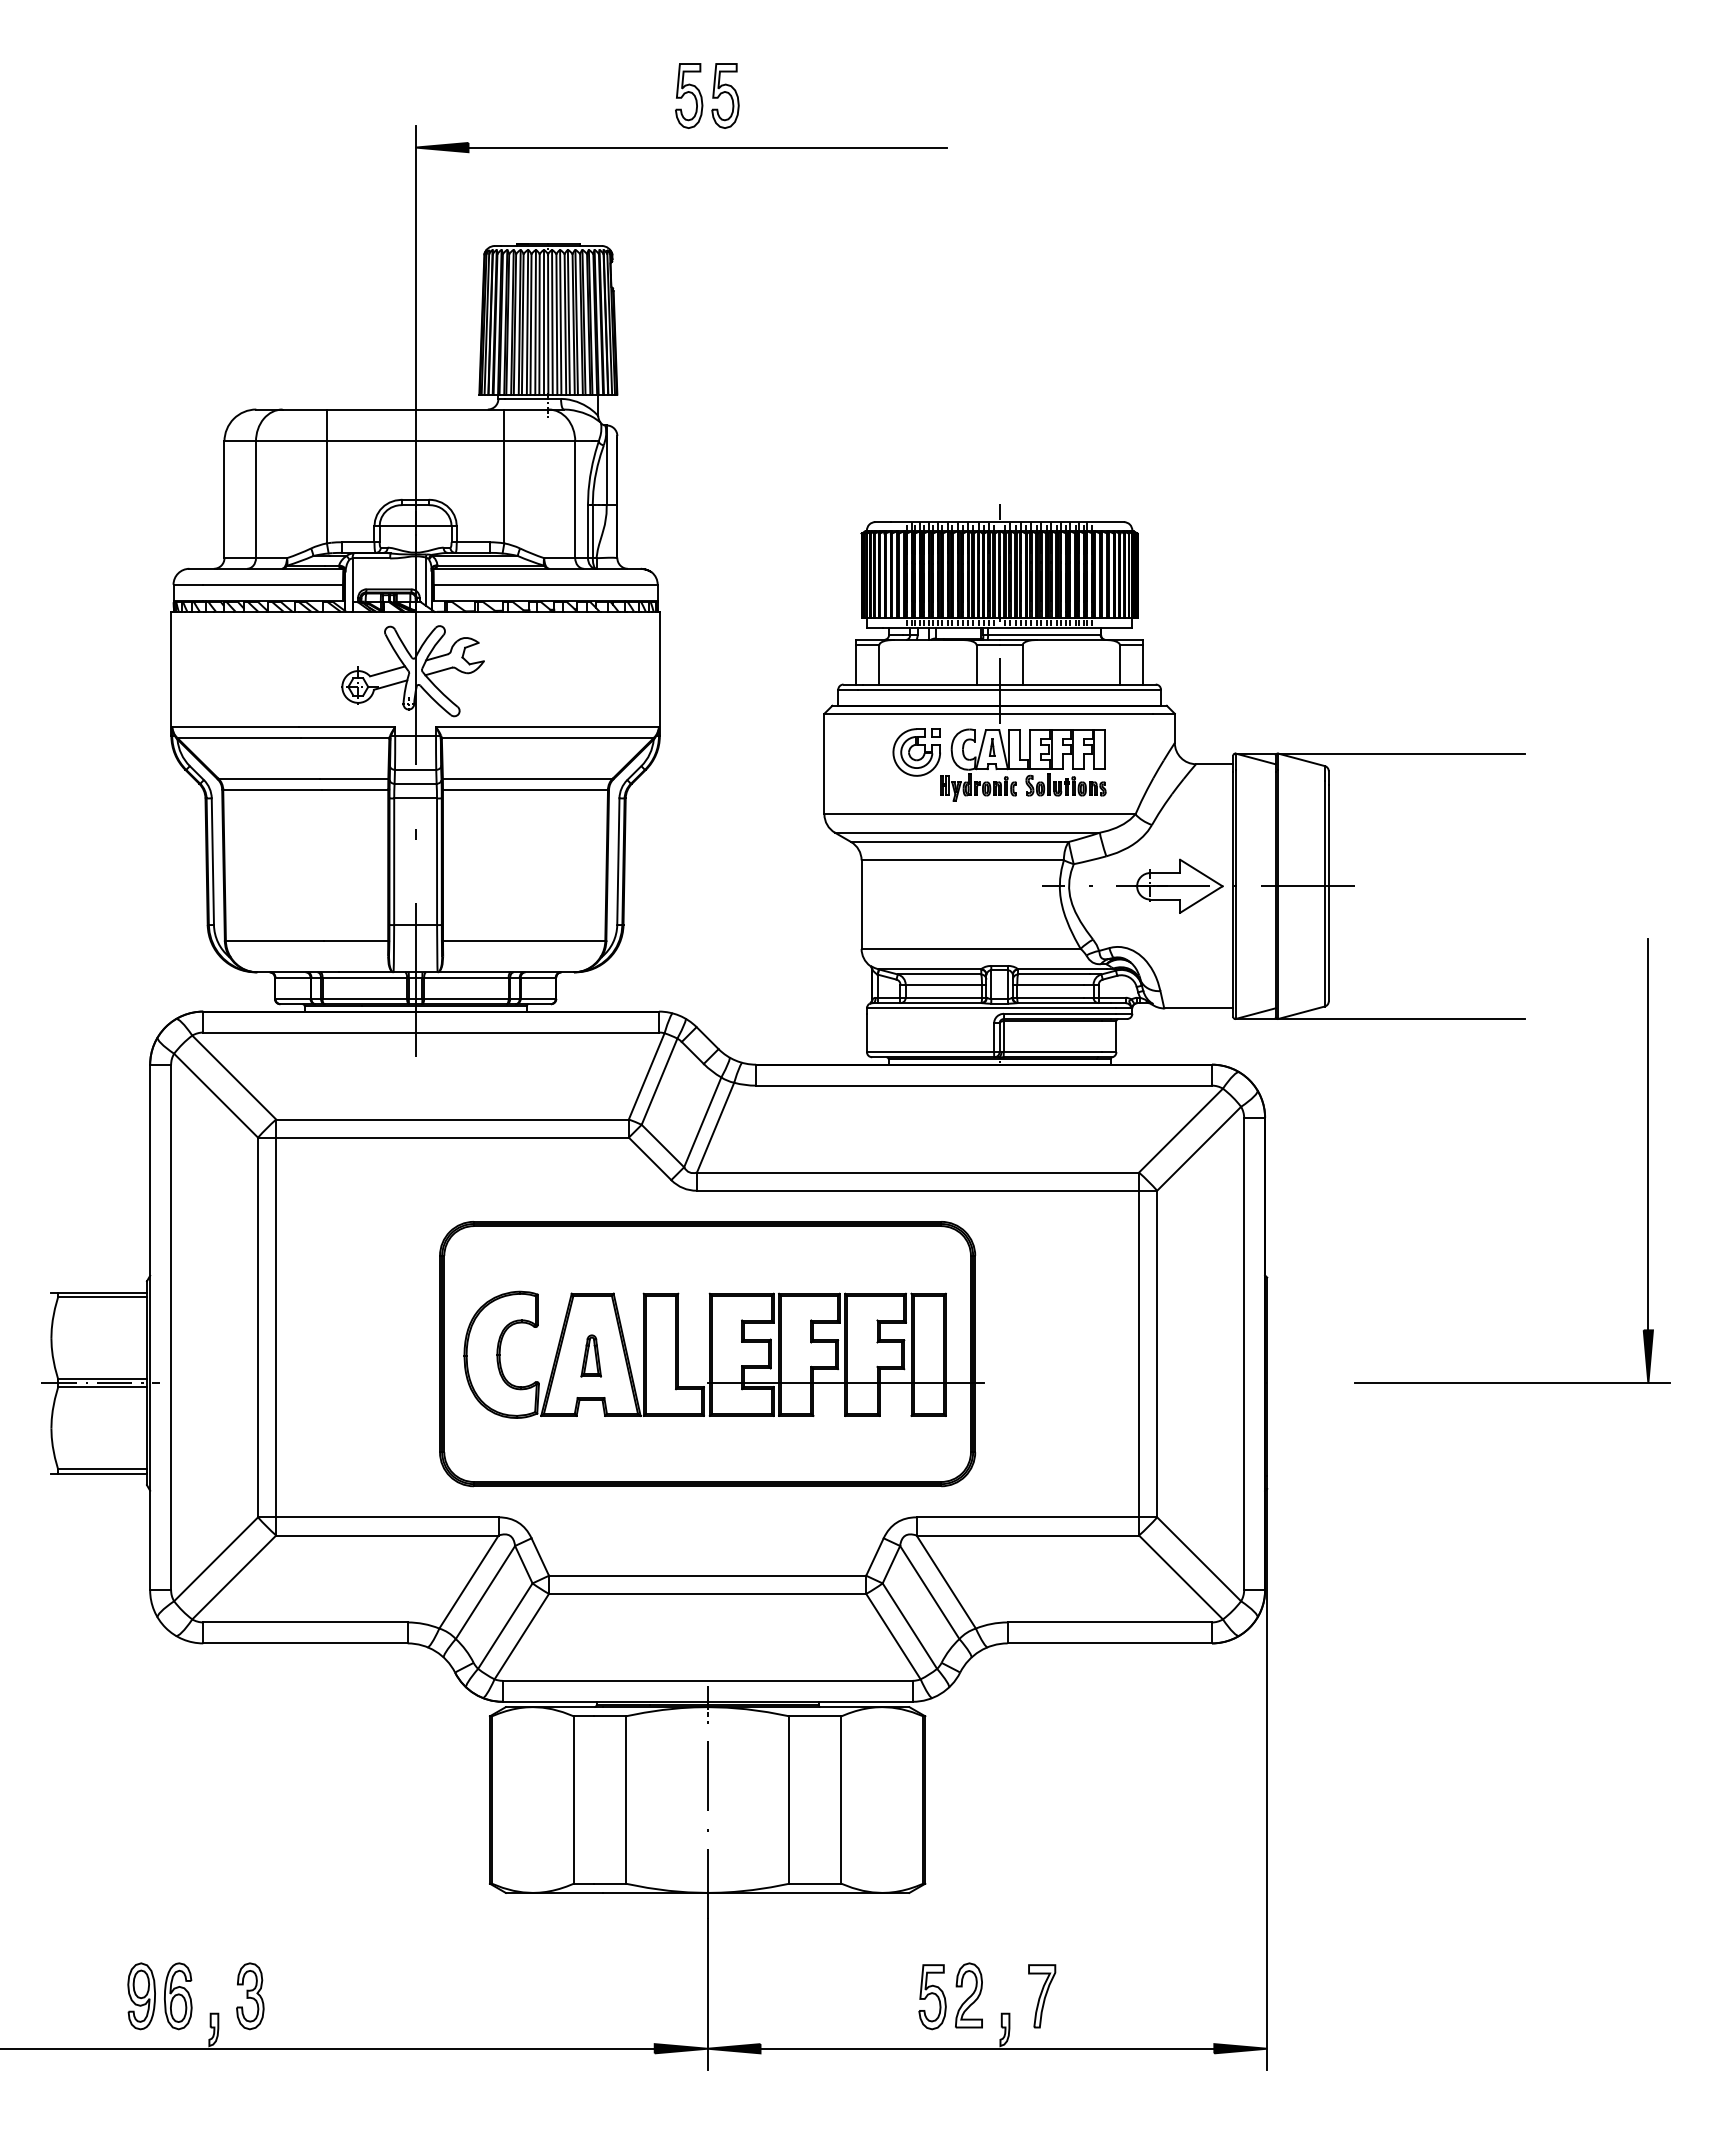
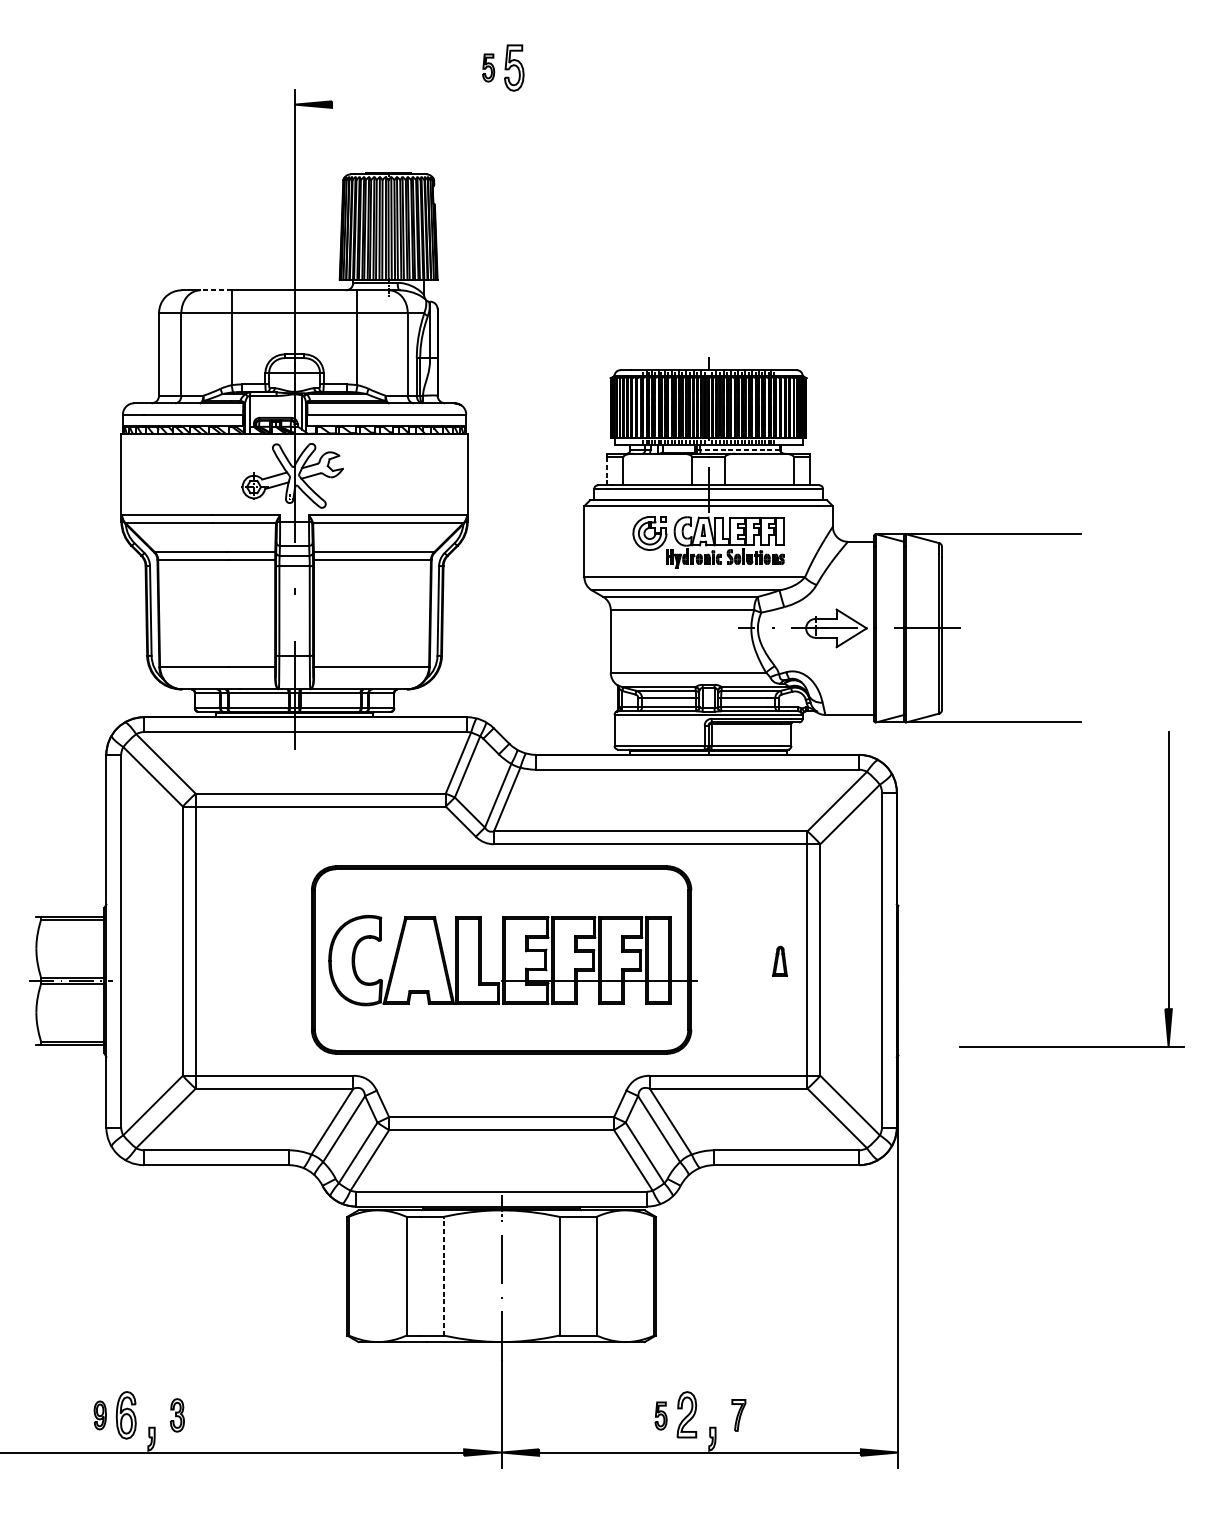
part: (689, 95) -> (488, 67), size x0.6
line: (707, 147) -> (501, 104), removed
line: (304, 409) -> (215, 290), solid -> dashed
line: (1043, 634) -> (739, 449), solid -> dashed
line: (856, 664) -> (607, 471), solid -> dashed
part: (1647, 1160) -> (1167, 888), moved
part: (590, 1355) -> (779, 961), moved
line: (625, 1800) -> (443, 1276), solid -> dashed
part: (141, 1996) -> (100, 1415), size x0.6
part: (250, 1996) -> (177, 1415), size x0.7
part: (1042, 1996) -> (739, 1415), size x0.7
part: (932, 1997) -> (661, 1416), size x0.6

